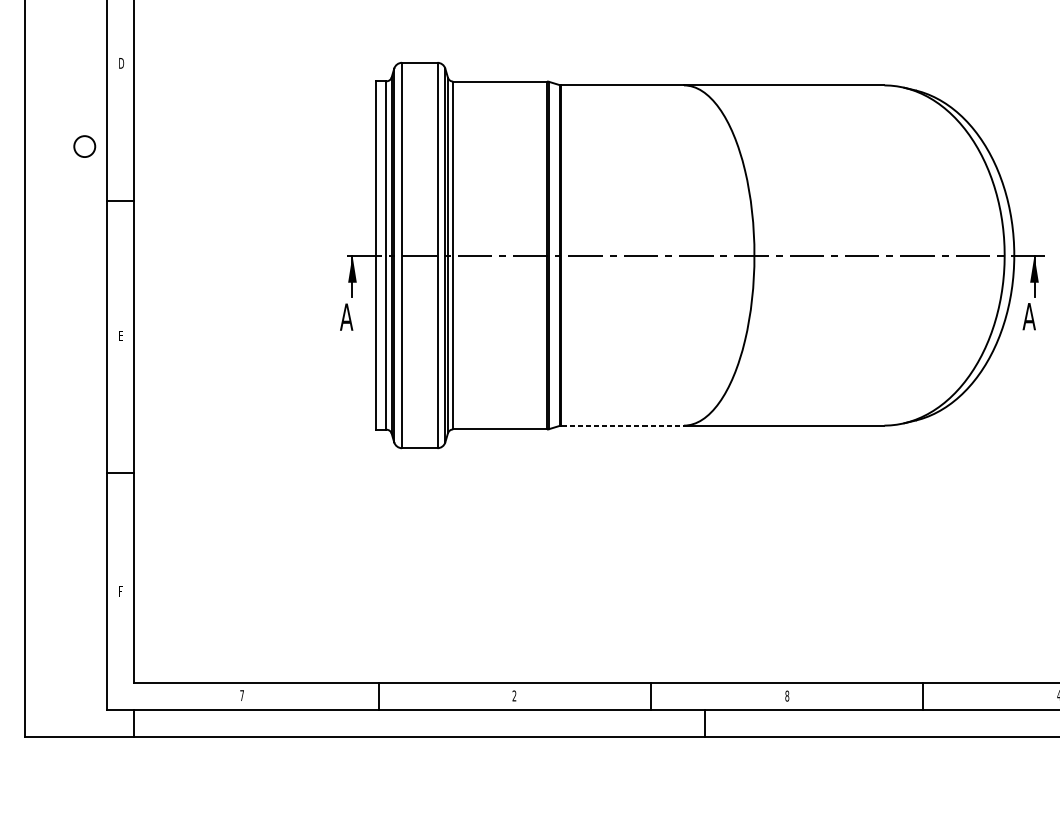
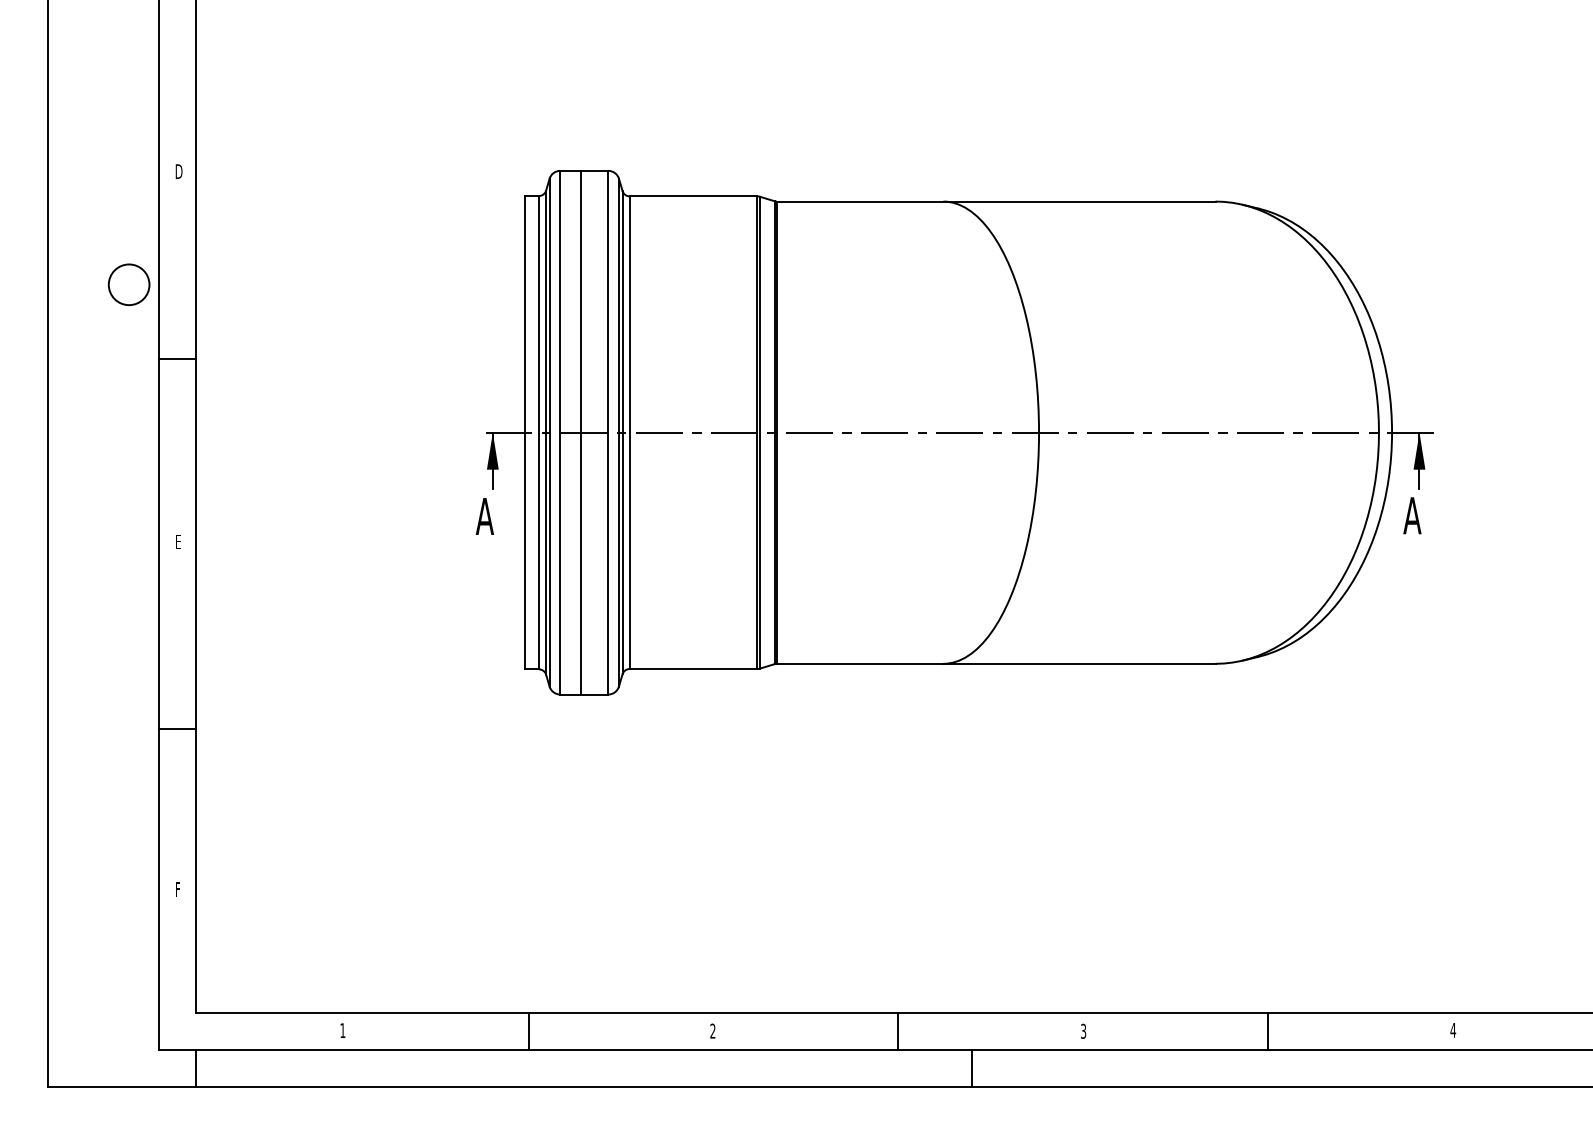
circle: (84, 146) -> (128, 284), size x1.43
line: (417, 255) -> (580, 432), added
line: (623, 425) -> (860, 663), dashed -> solid
text: (241, 695) -> (342, 1030), 7 -> 1
text: (787, 695) -> (1083, 1030), 8 -> 3

